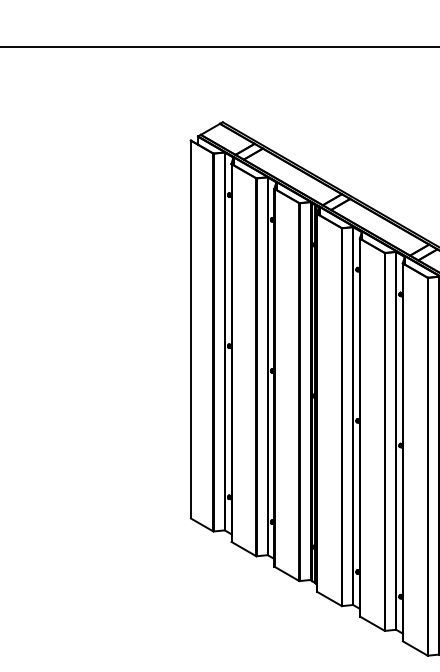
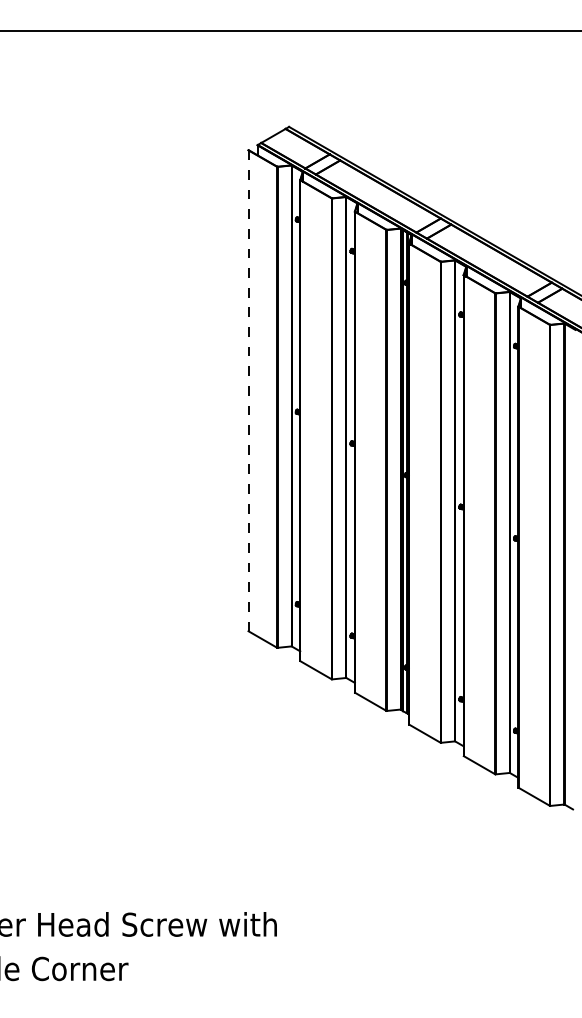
line: (190, 330) -> (248, 391), solid -> dashed

